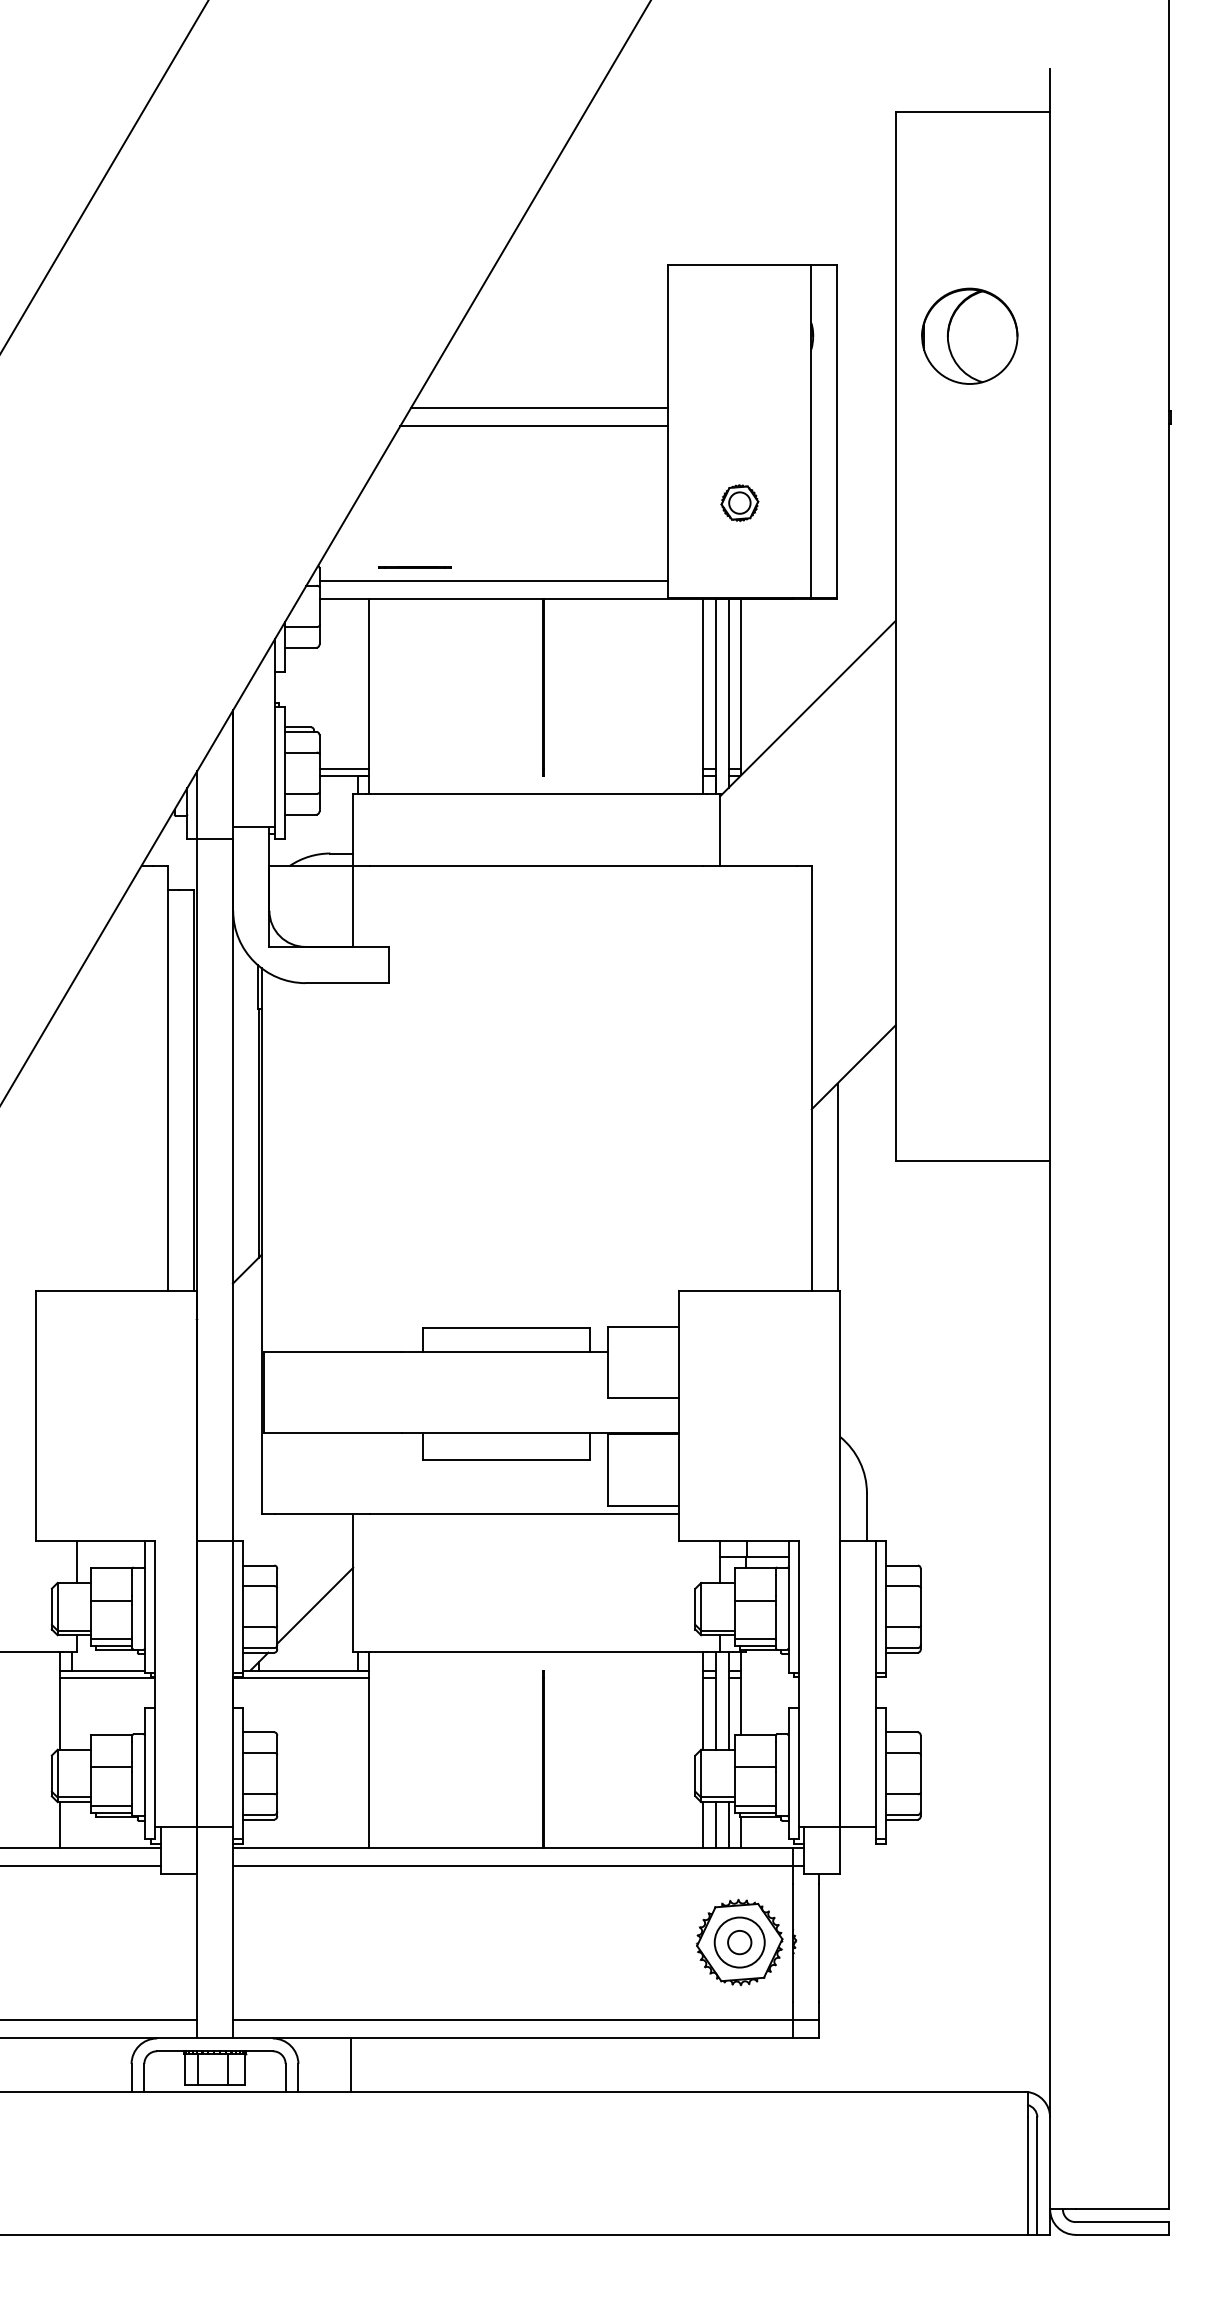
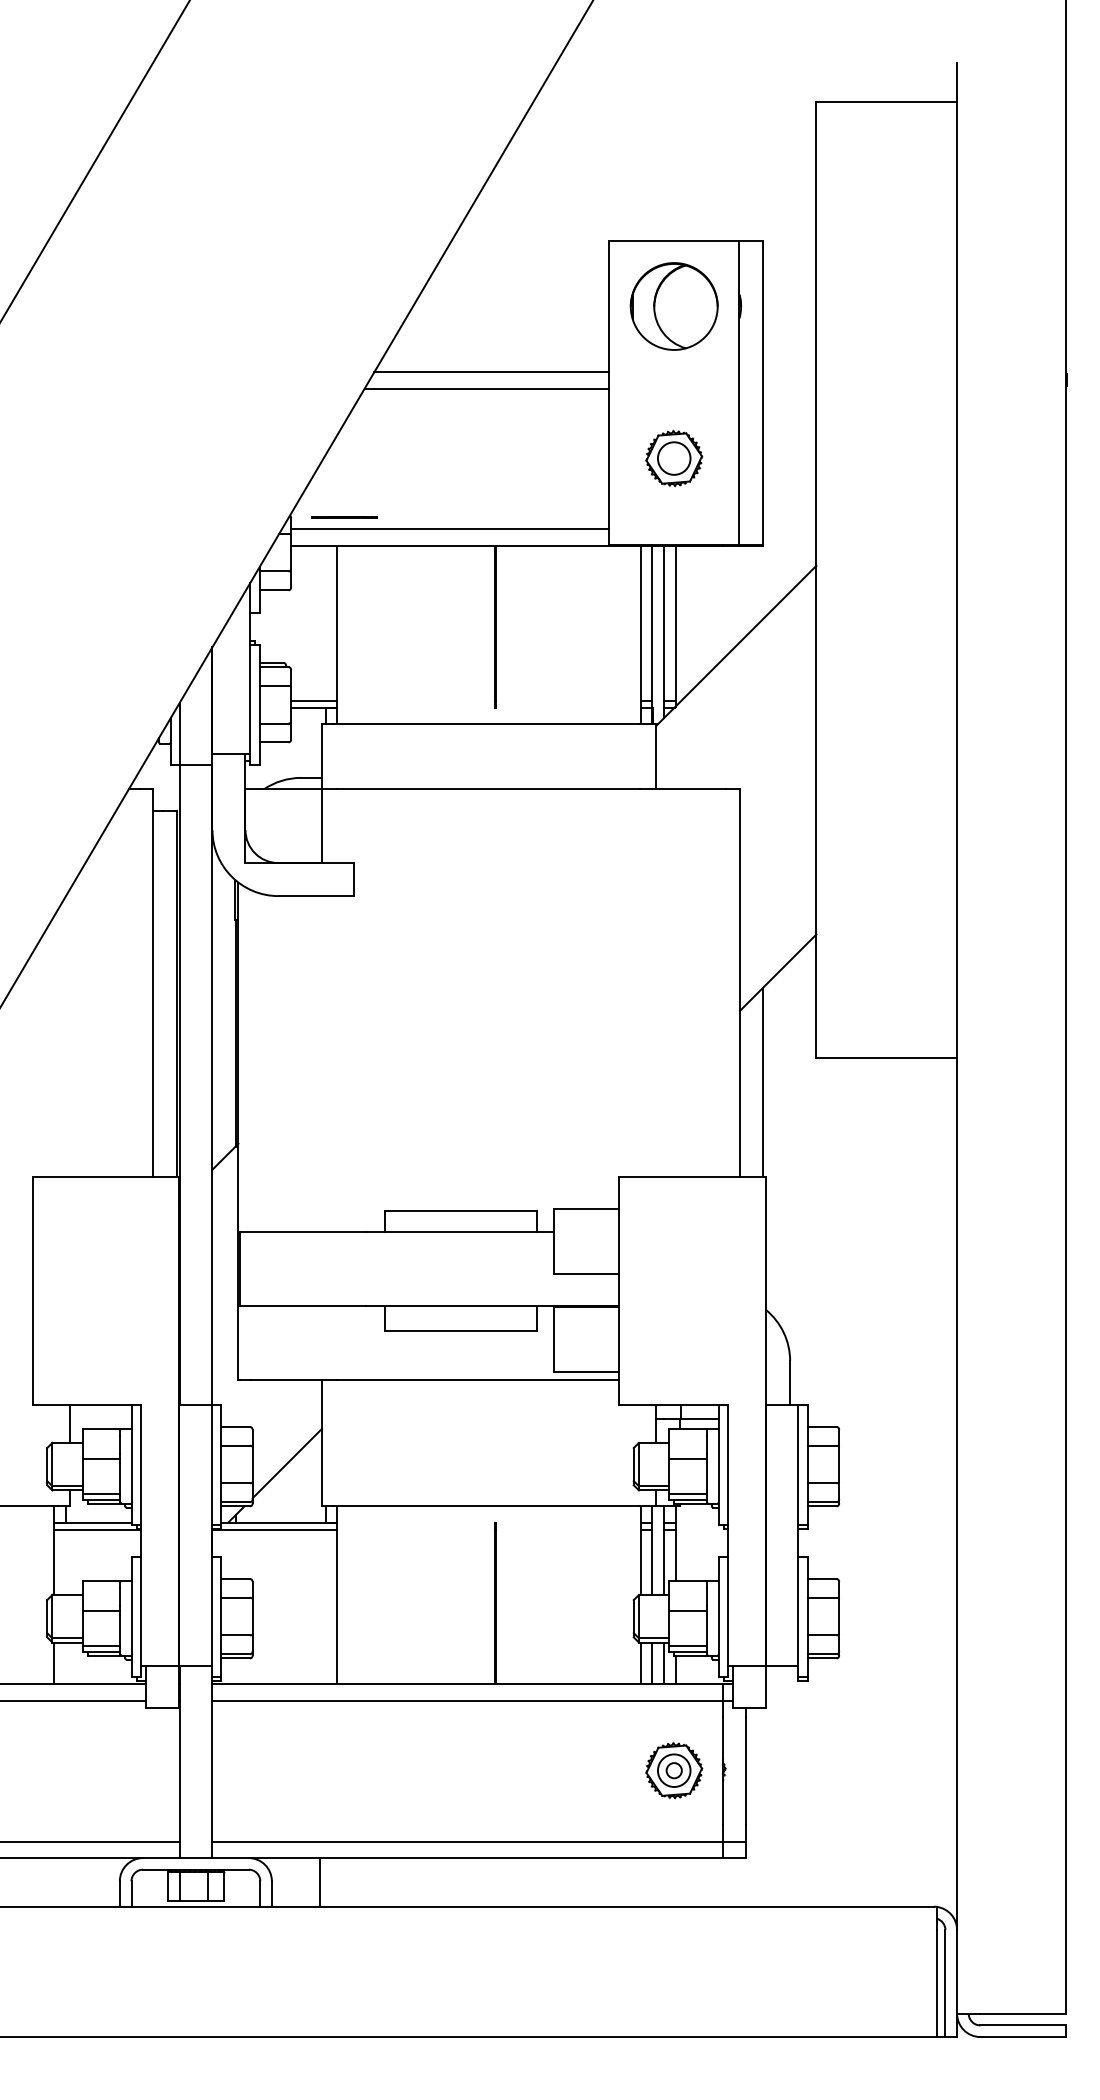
part: (969, 335) -> (673, 305), moved
part: (739, 502) -> (673, 457), size x1.67
line: (414, 567) -> (344, 517), moved
part: (739, 1942) -> (673, 1770), size x0.71

